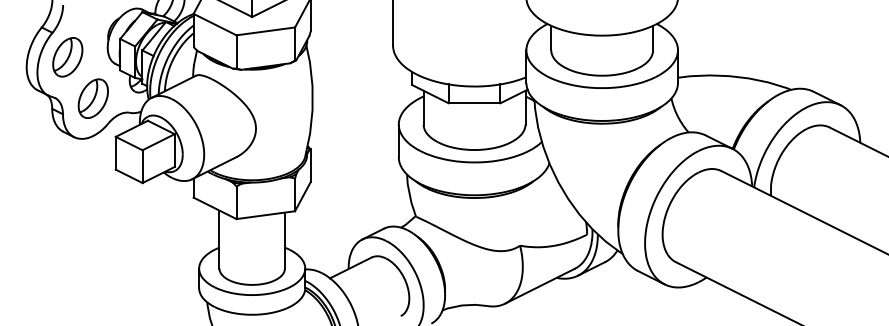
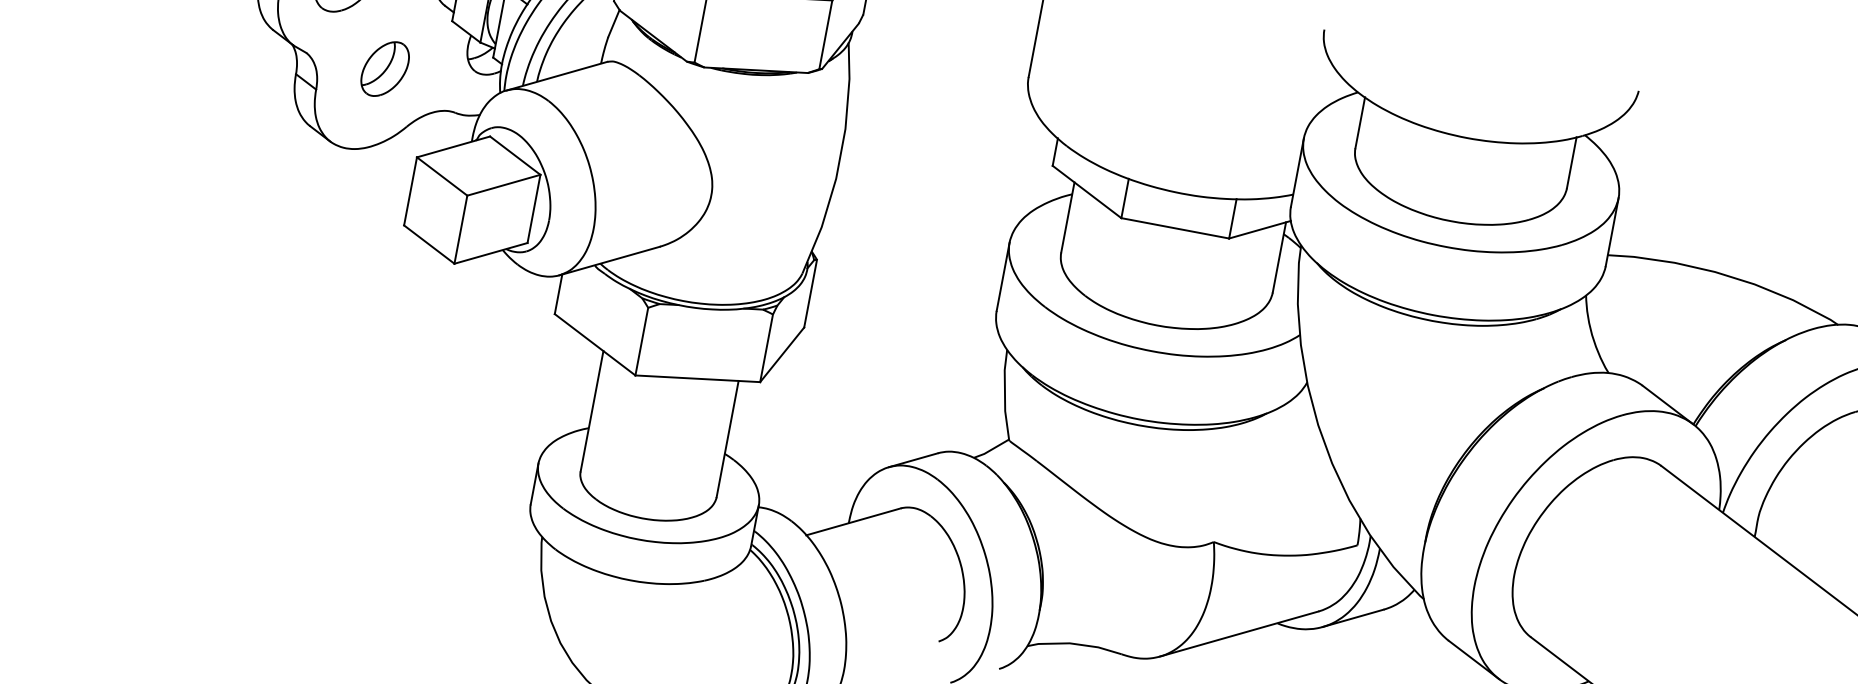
part: (92, 98) -> (383, 68), size x0.7

